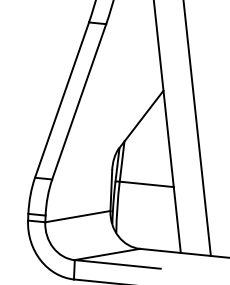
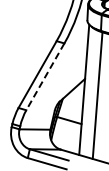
line: (79, 103) -> (45, 77), solid -> dashed

